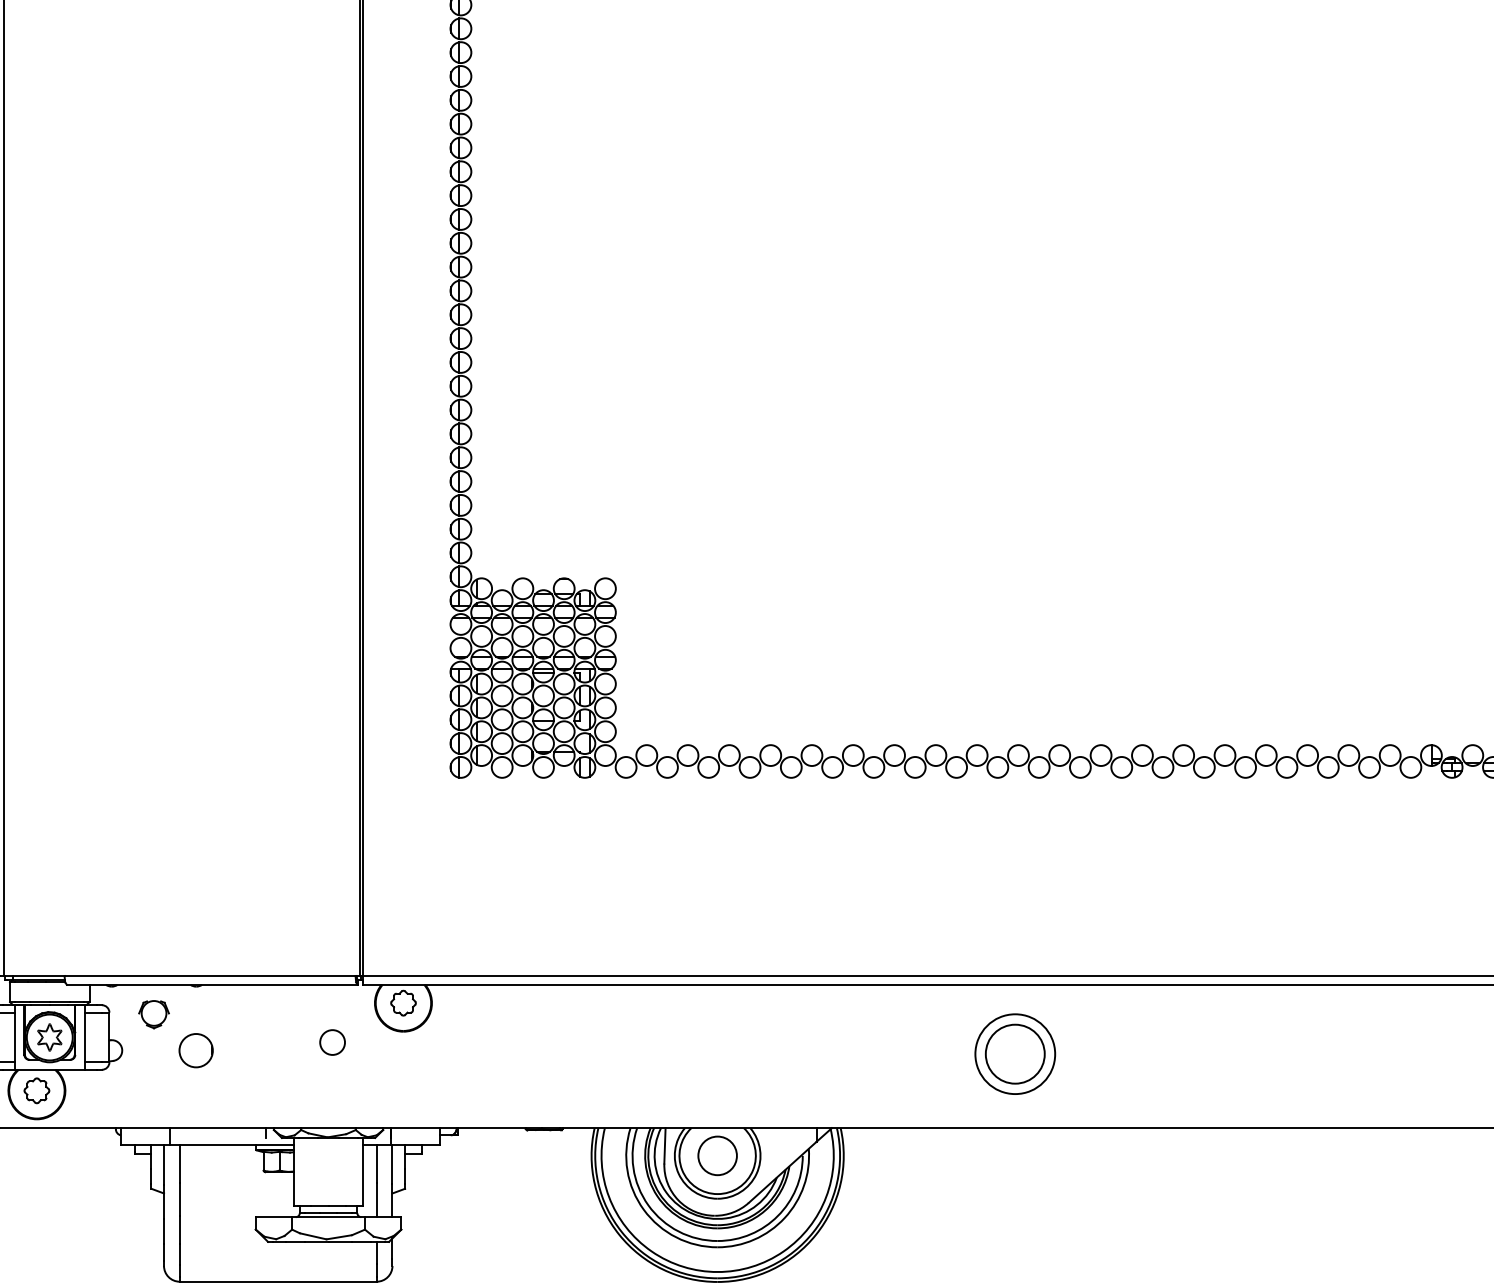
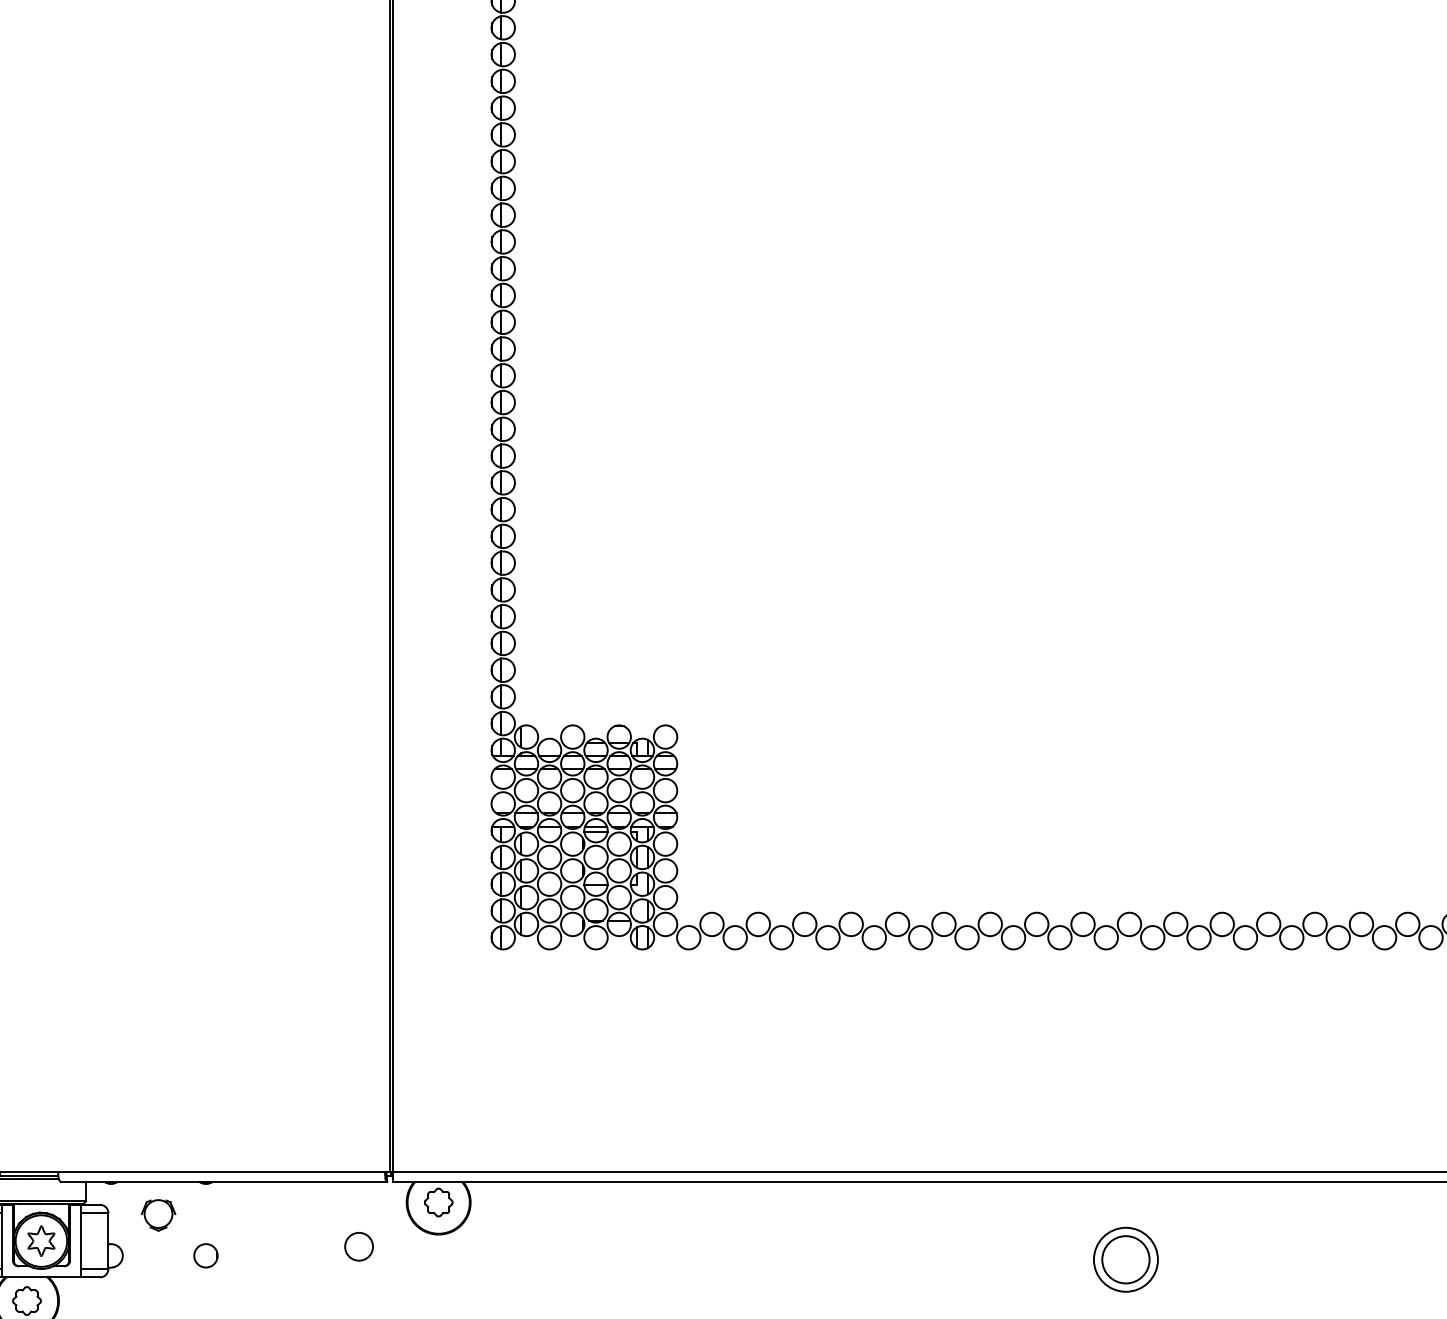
circle: (196, 1050) -> (206, 1255), size x0.62
part: (1015, 1053) -> (1126, 1259), size x0.71

